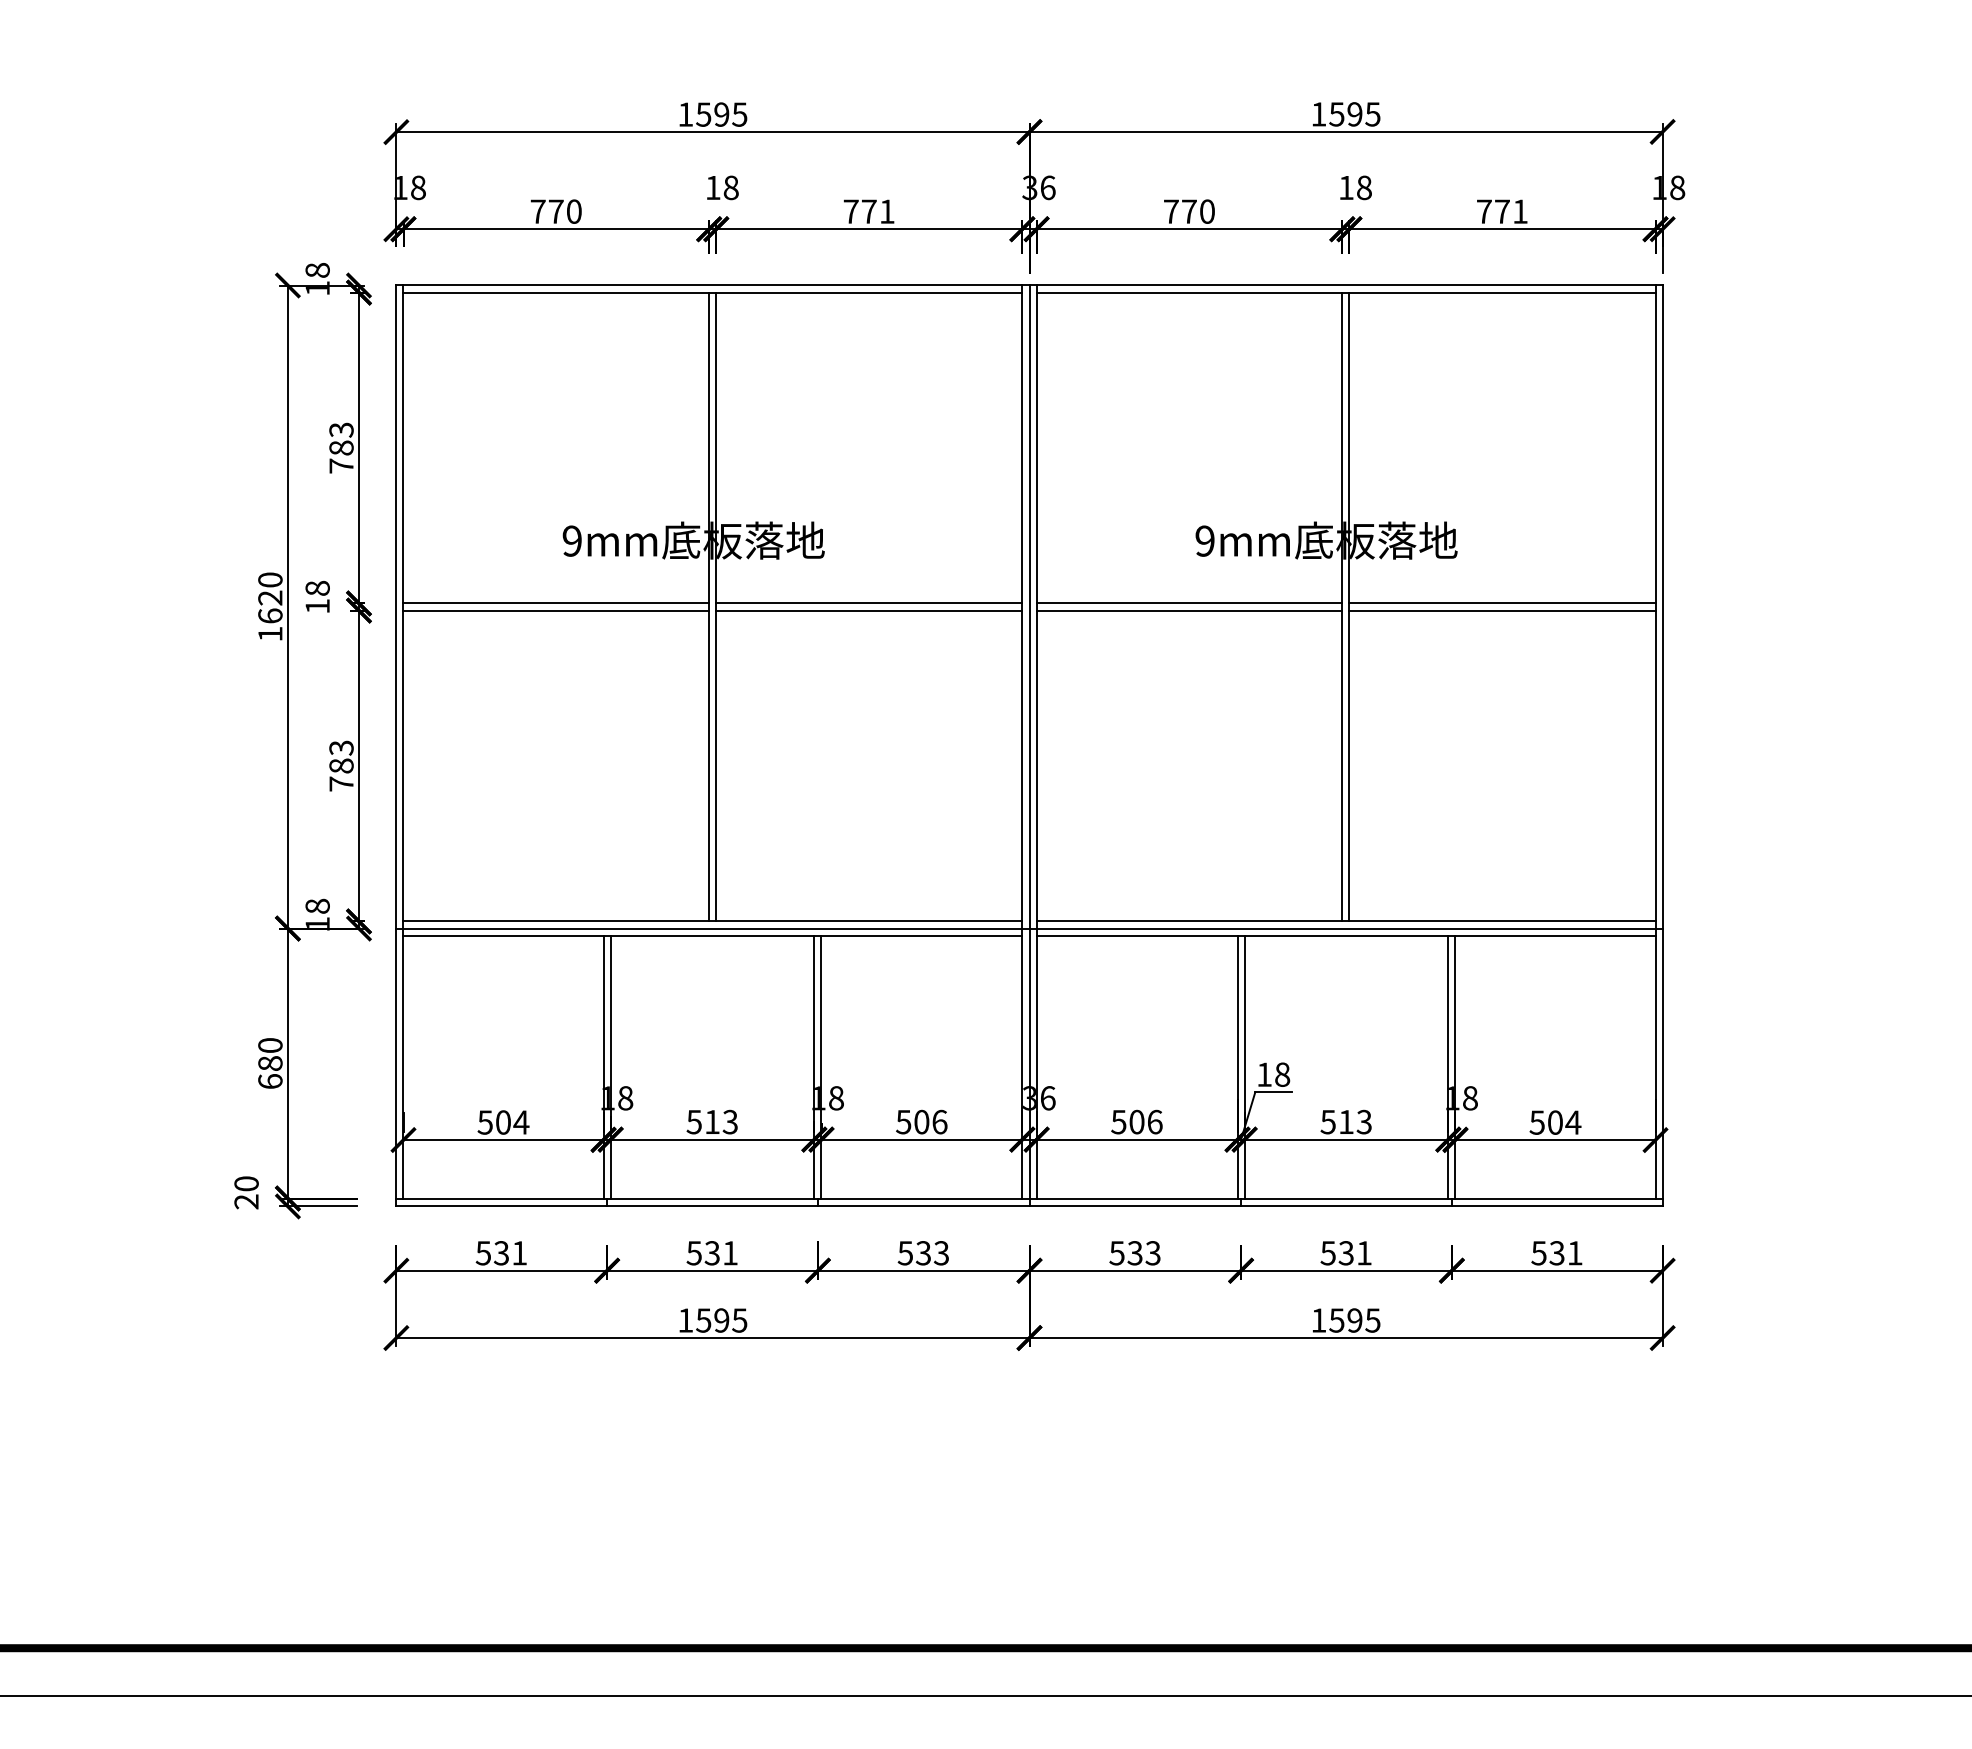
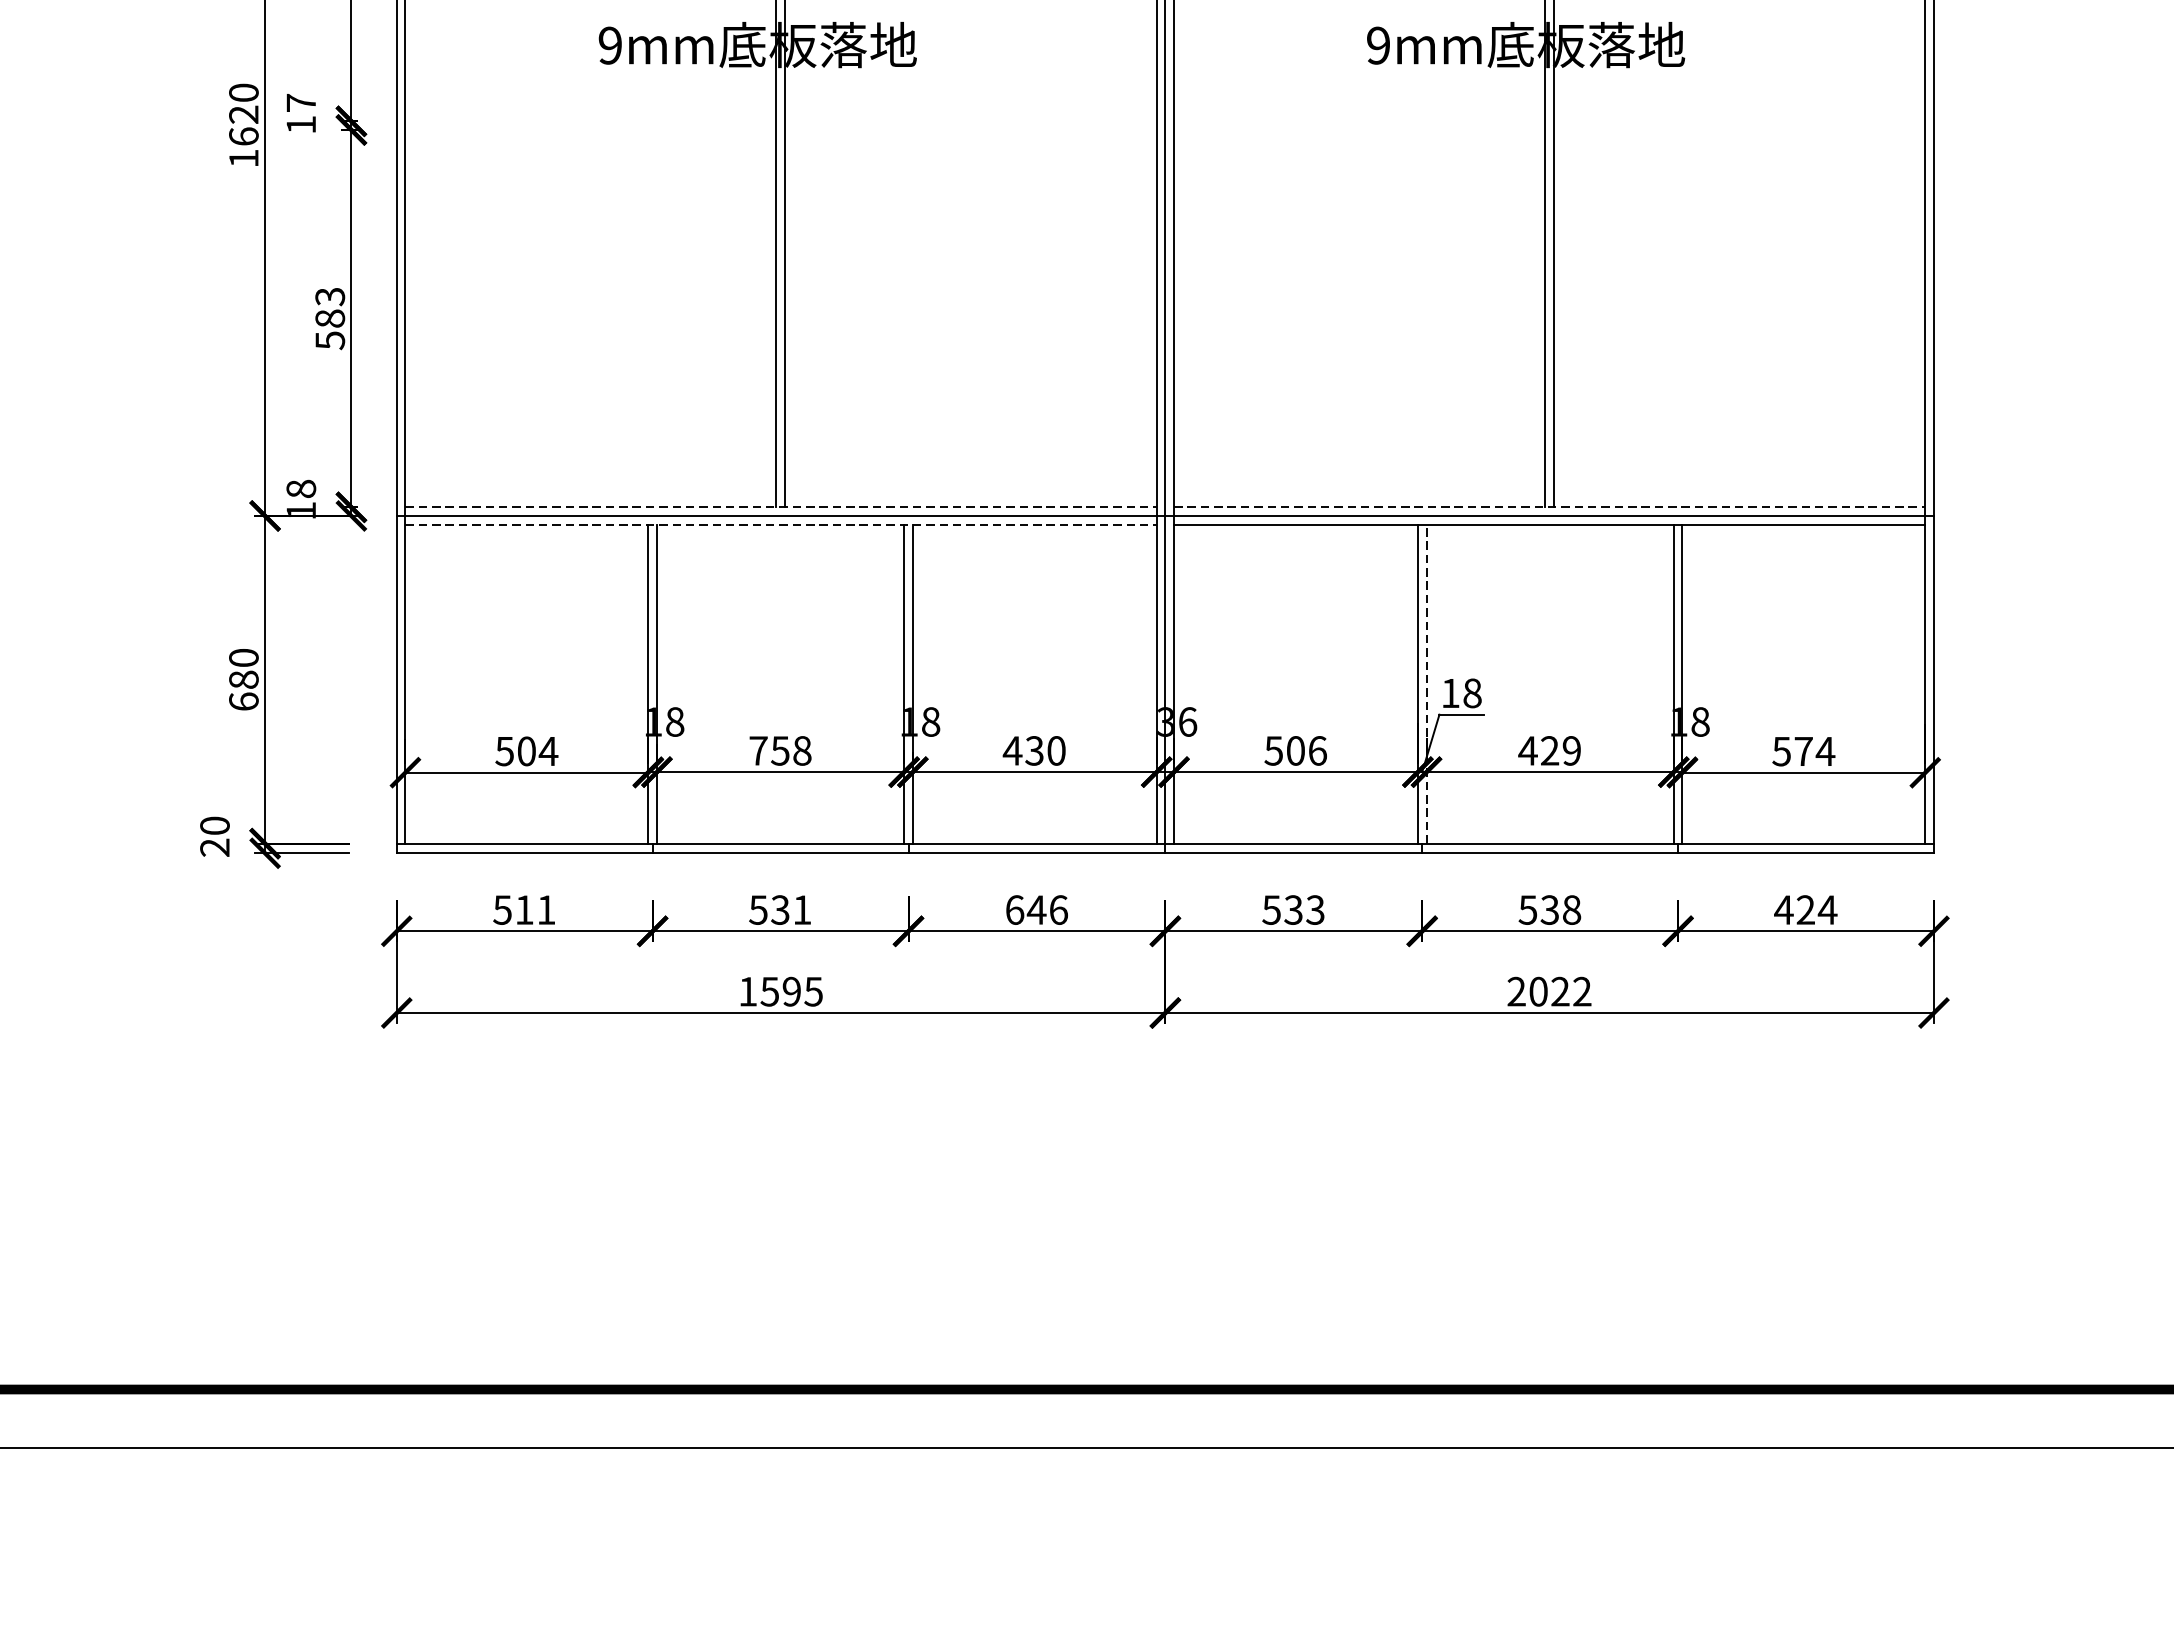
text: (317, 587) -> (301, 101), 18 -> 17
line: (556, 603) -> (591, 121), removed
line: (869, 603) -> (971, 121), removed
line: (1189, 603) -> (1359, 121), removed
line: (1502, 603) -> (1739, 121), removed
line: (556, 610) -> (591, 129), removed
line: (869, 610) -> (971, 129), removed
line: (1189, 610) -> (1359, 129), removed
line: (1502, 610) -> (1739, 129), removed
text: (341, 783) -> (330, 339), 783 -> 583
line: (713, 921) -> (781, 507), solid -> dashed
line: (1346, 921) -> (1550, 507), solid -> dashed
line: (713, 935) -> (781, 524), solid -> dashed
line: (1244, 1066) -> (1426, 683), solid -> dashed
text: (711, 1121) -> (779, 750), 513 -> 758
text: (921, 1121) -> (1034, 750), 506 -> 430
text: (1345, 1121) -> (1548, 750), 513 -> 429
text: (1555, 1122) -> (1803, 751), 504 -> 574
text: (500, 1253) -> (523, 910), 531 -> 511
text: (923, 1253) -> (1036, 910), 533 -> 646
text: (1364, 1253) -> (1572, 910), 531 -> 538
text: (1556, 1253) -> (1805, 910), 531 -> 424
text: (1345, 1320) -> (1548, 991), 1595 -> 2022

